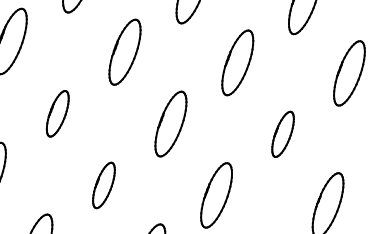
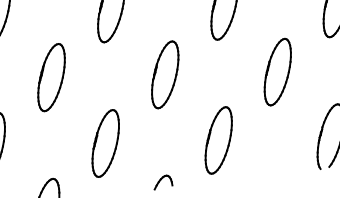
part: (57, 113) -> (51, 77), size x1.43
part: (282, 134) -> (277, 72), size x1.43
part: (103, 185) -> (105, 143), size x1.43

